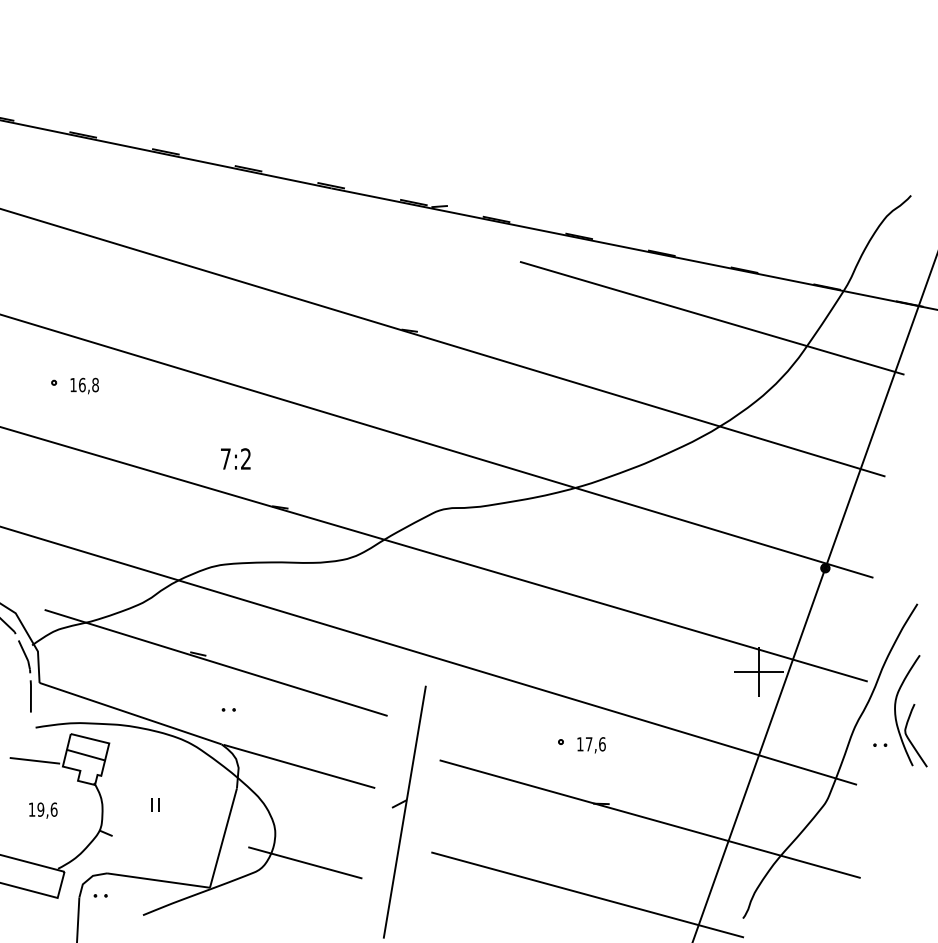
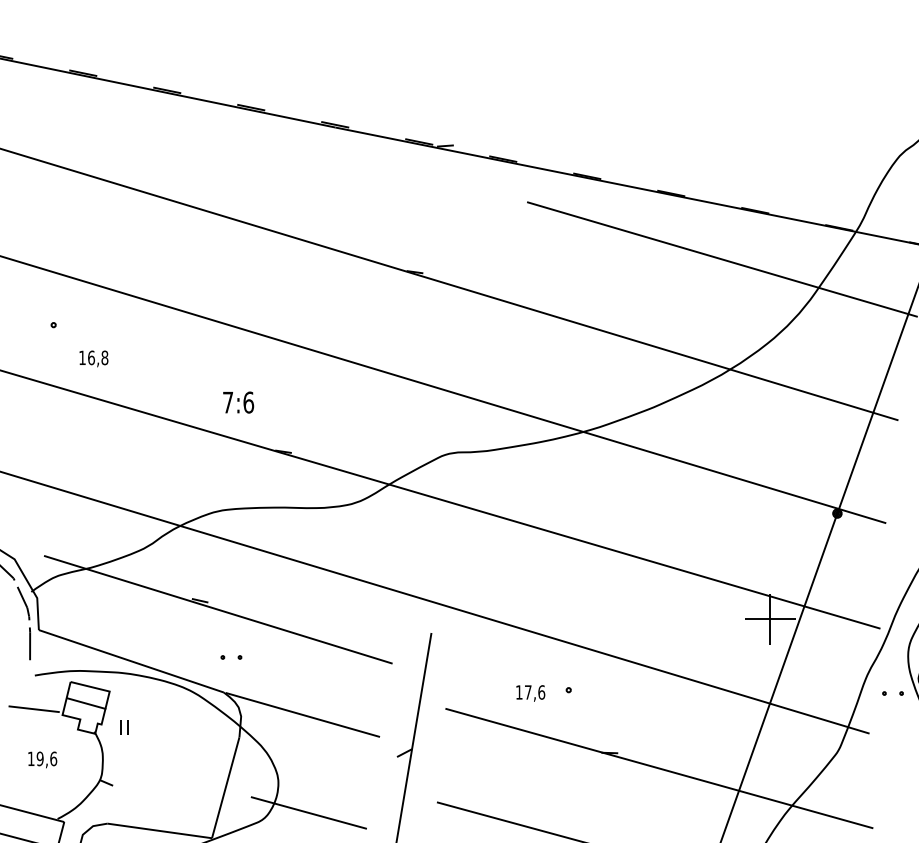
text: (84, 385) -> (93, 358), moved
text: (246, 458) -> (249, 402), 7:2 -> 7:6
part: (228, 709) -> (230, 657), size x1.6
part: (880, 744) -> (893, 692), size x1.6
text: (591, 745) -> (530, 693), moved
part: (155, 804) -> (124, 727), moved

